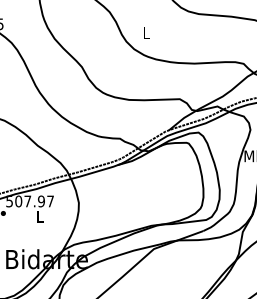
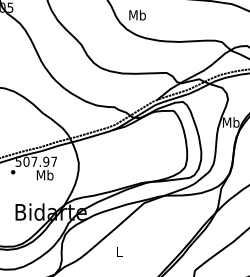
text: (146, 32) -> (137, 14), L -> Mb
text: (39, 216) -> (44, 174), L -> Mb

